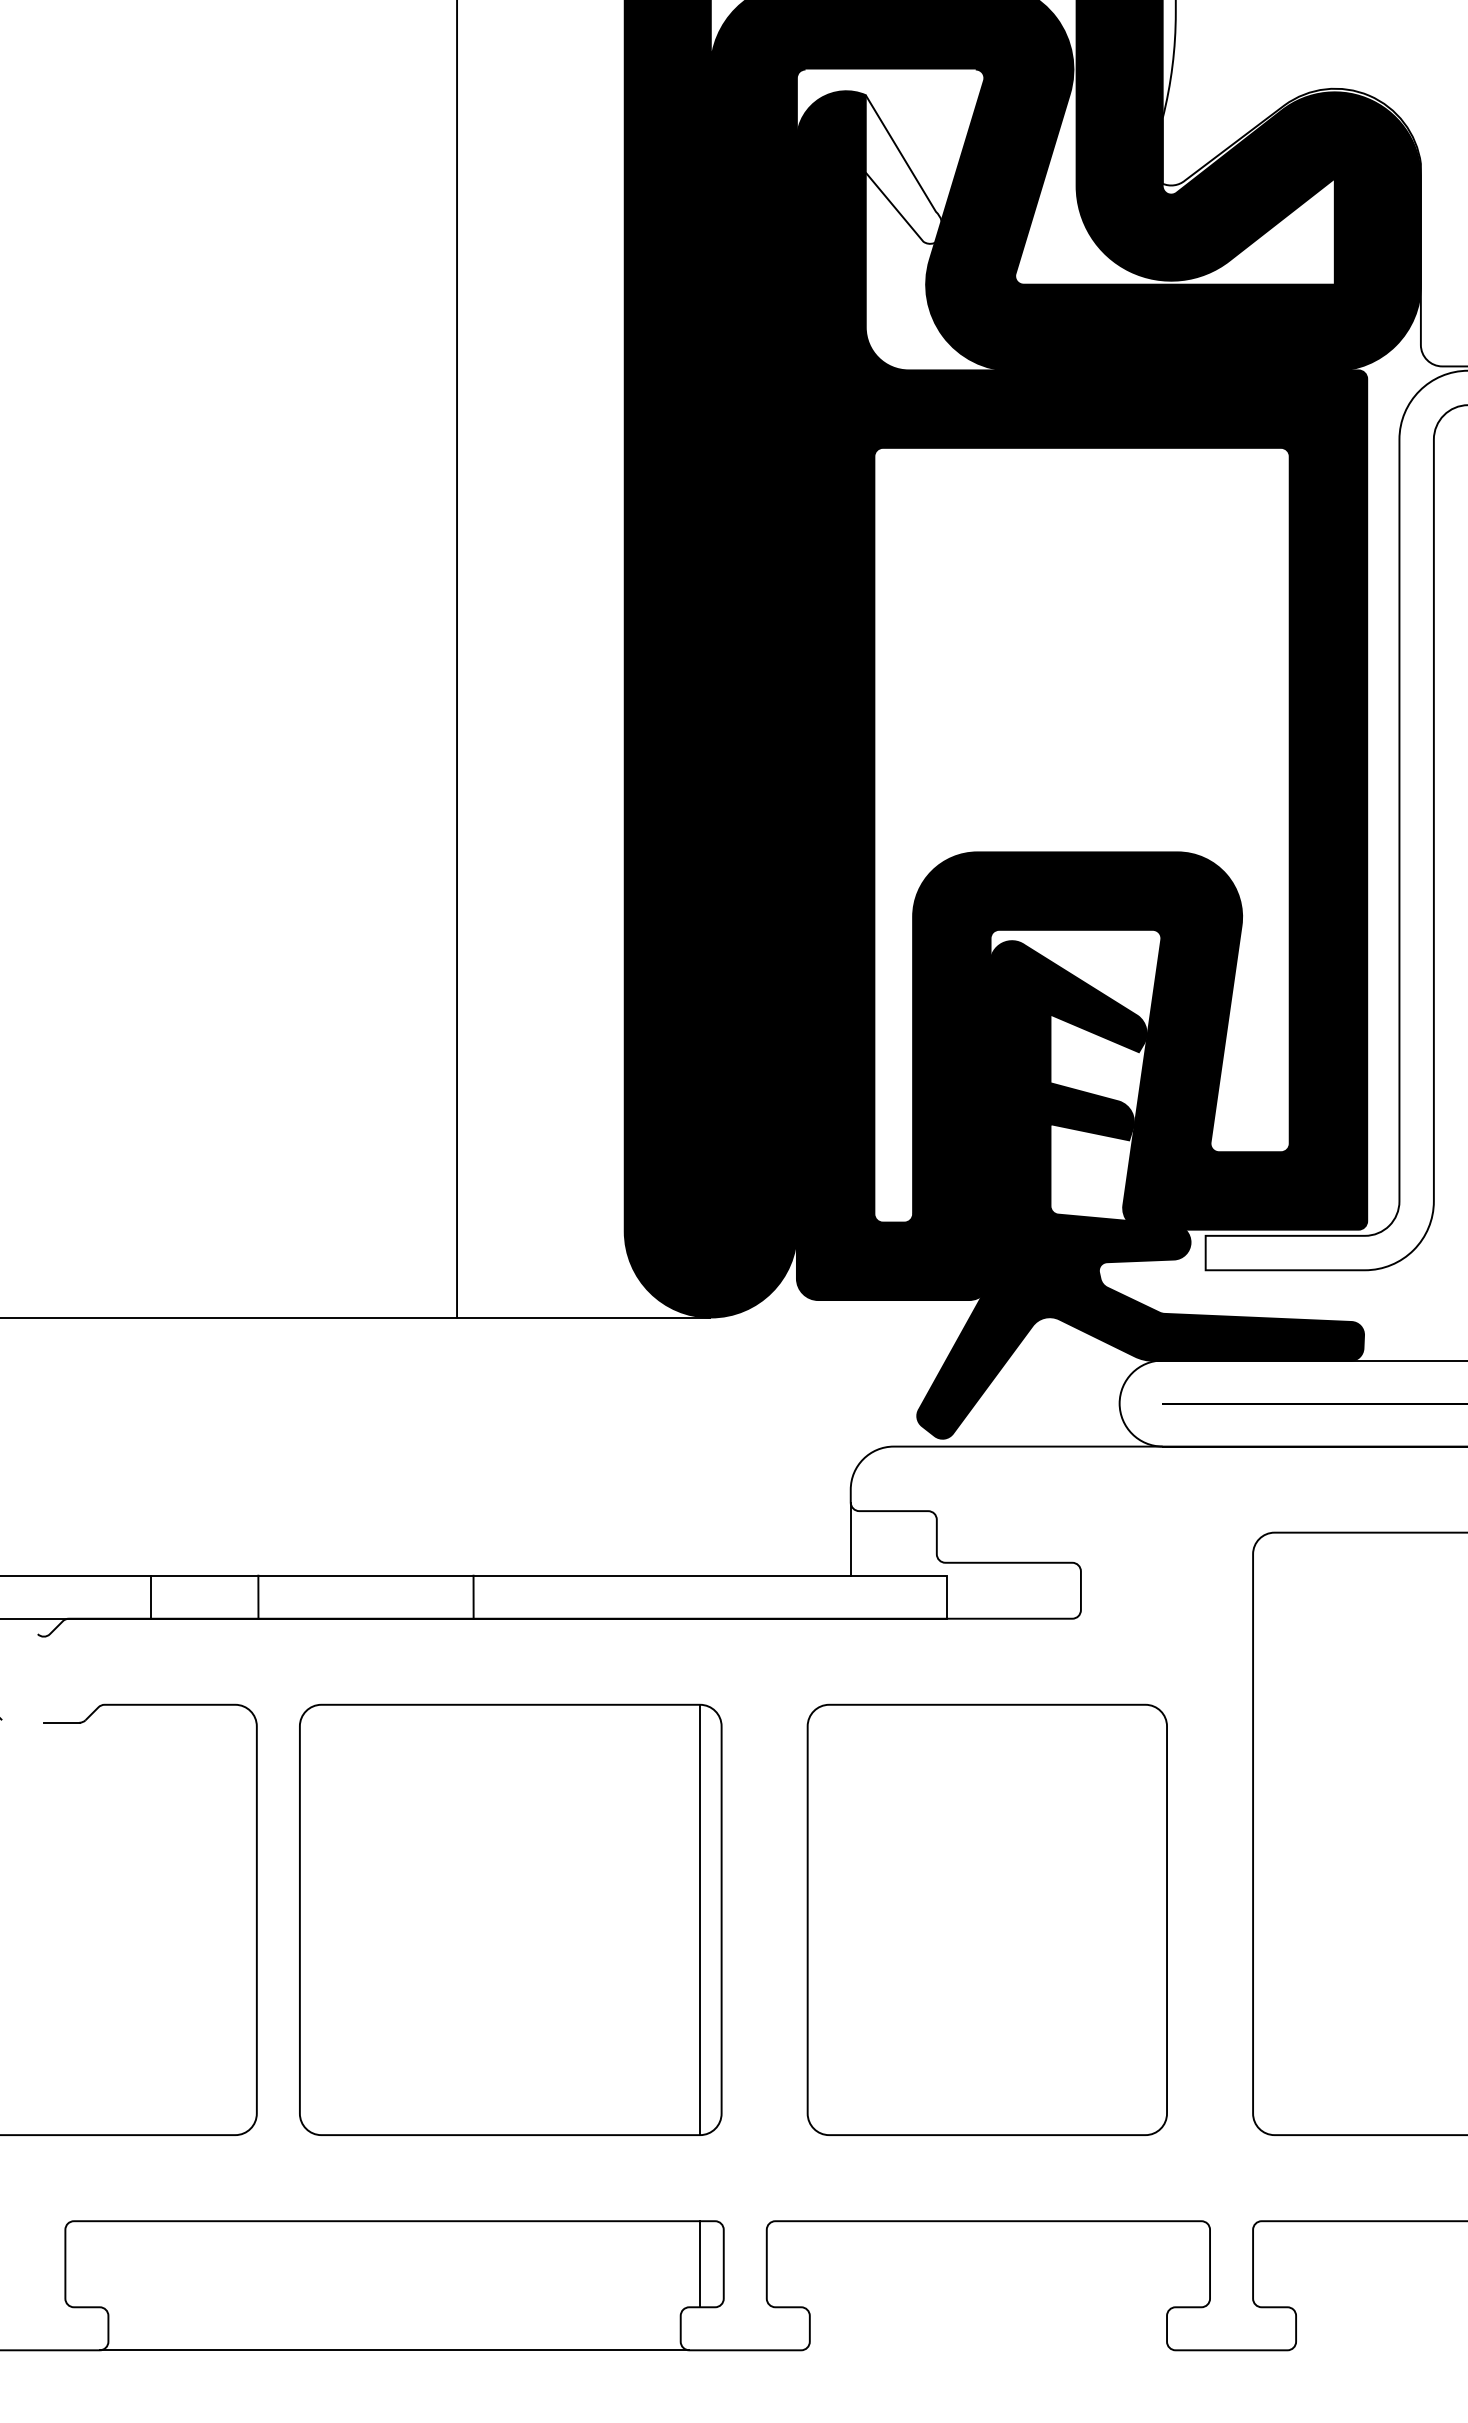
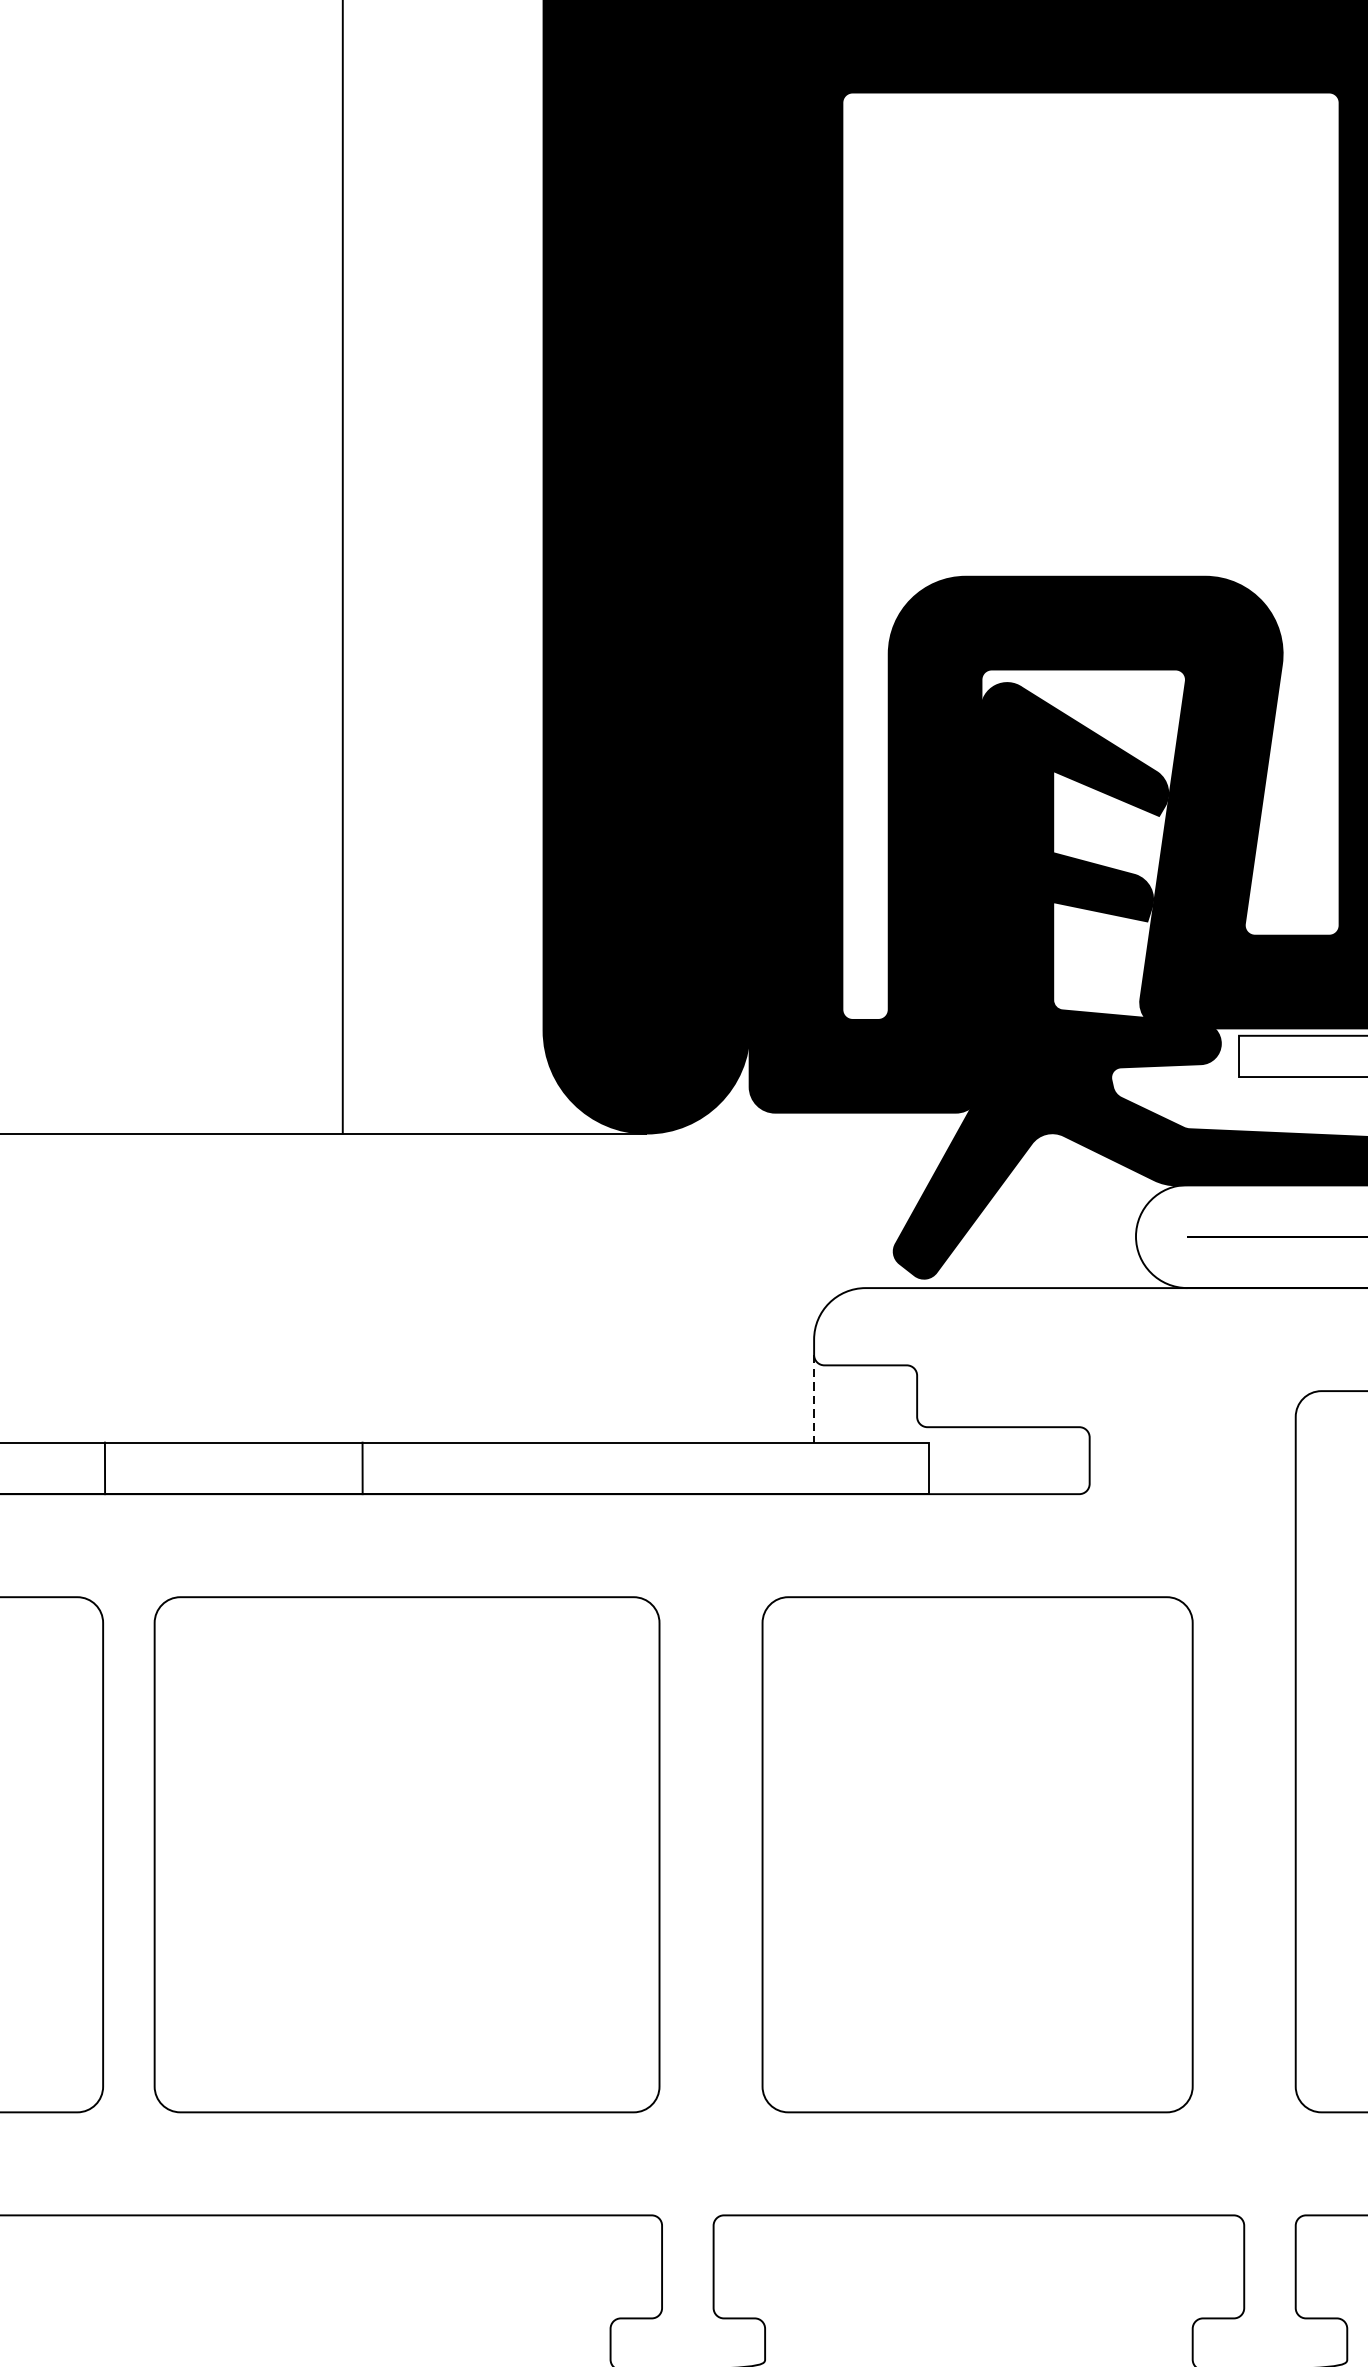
line: (850, 1539) -> (813, 1399), solid -> dashed
line: (700, 1919) -> (634, 1854), removed
line: (700, 2264) -> (634, 2267), removed

